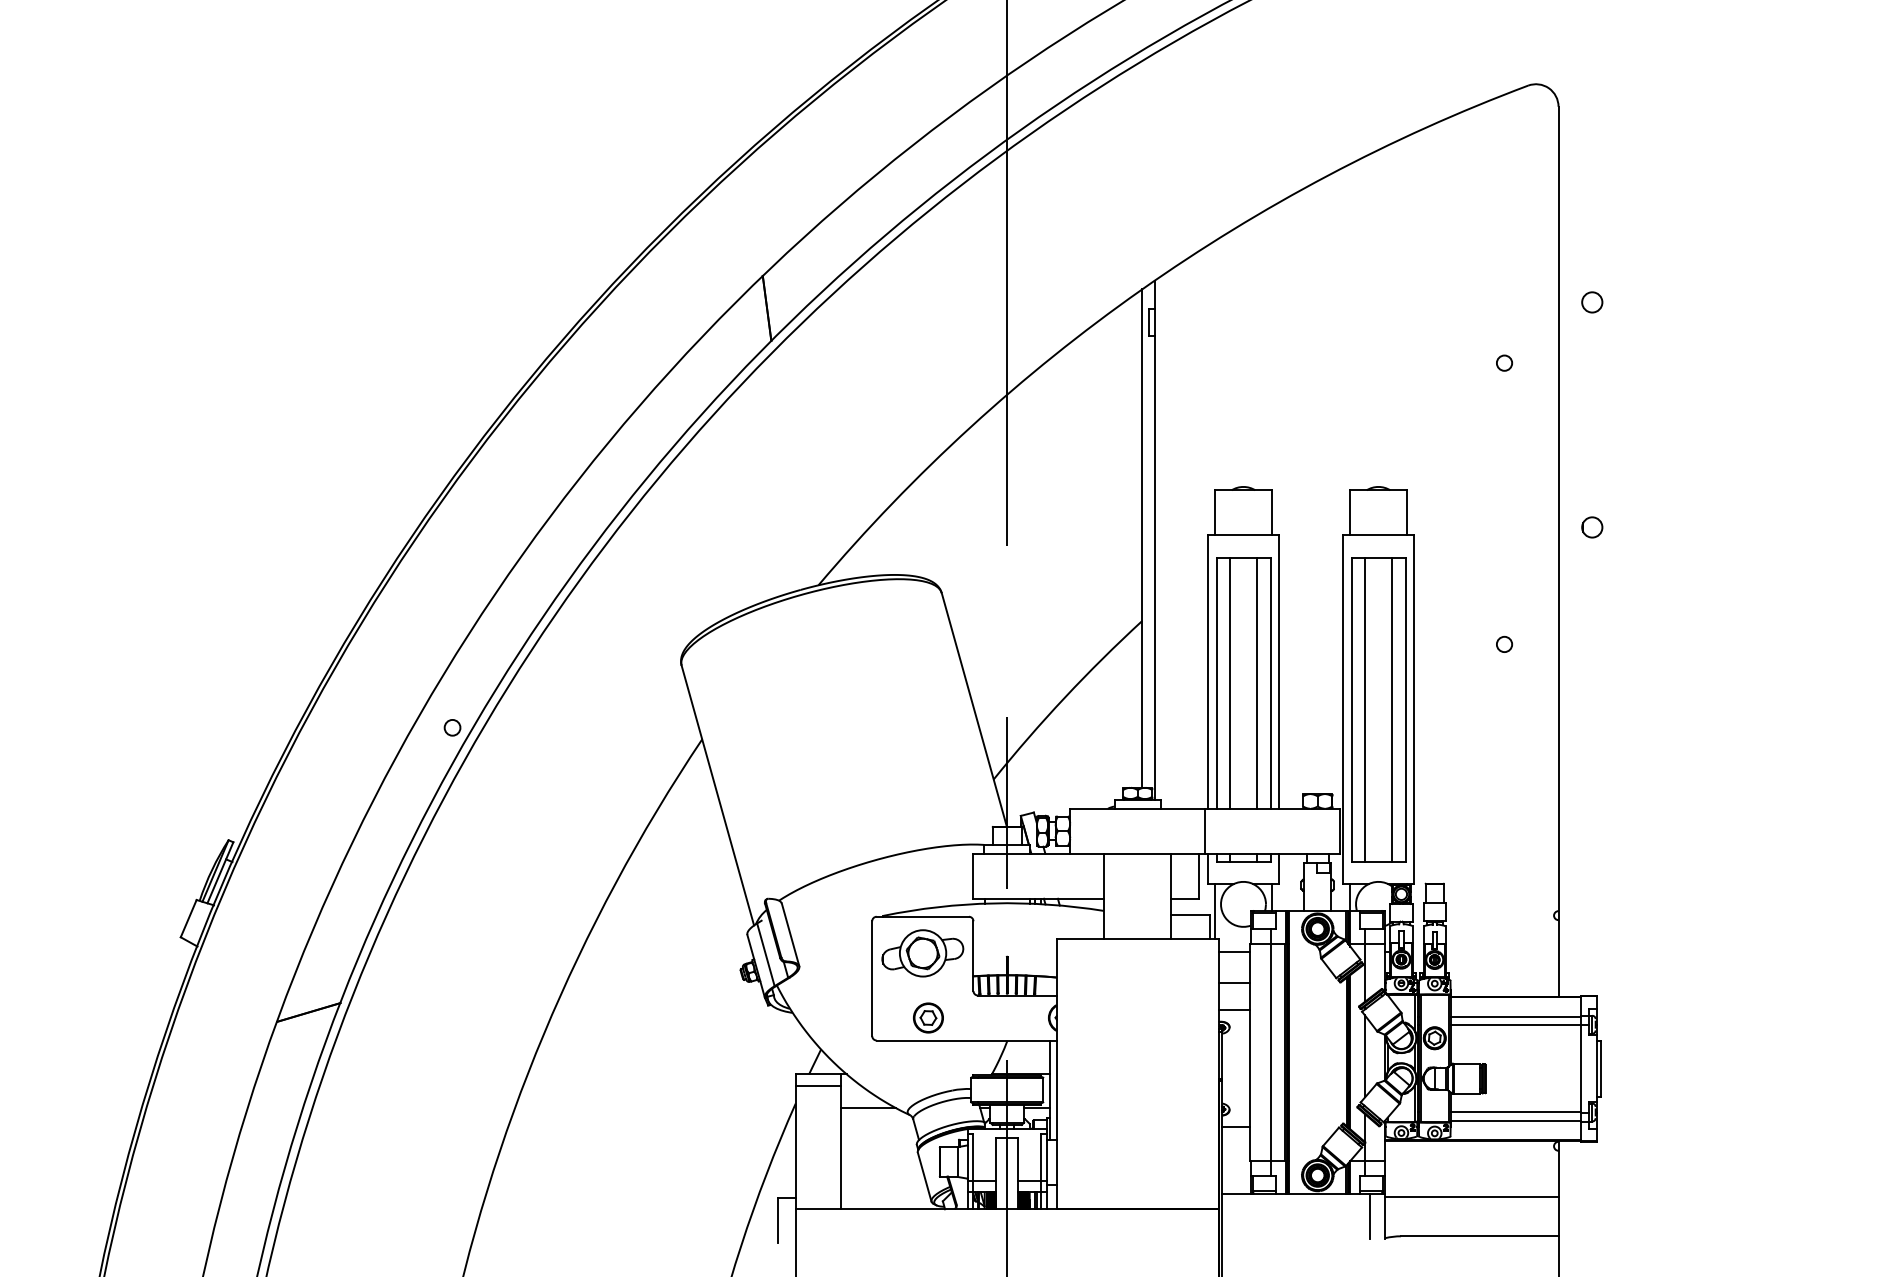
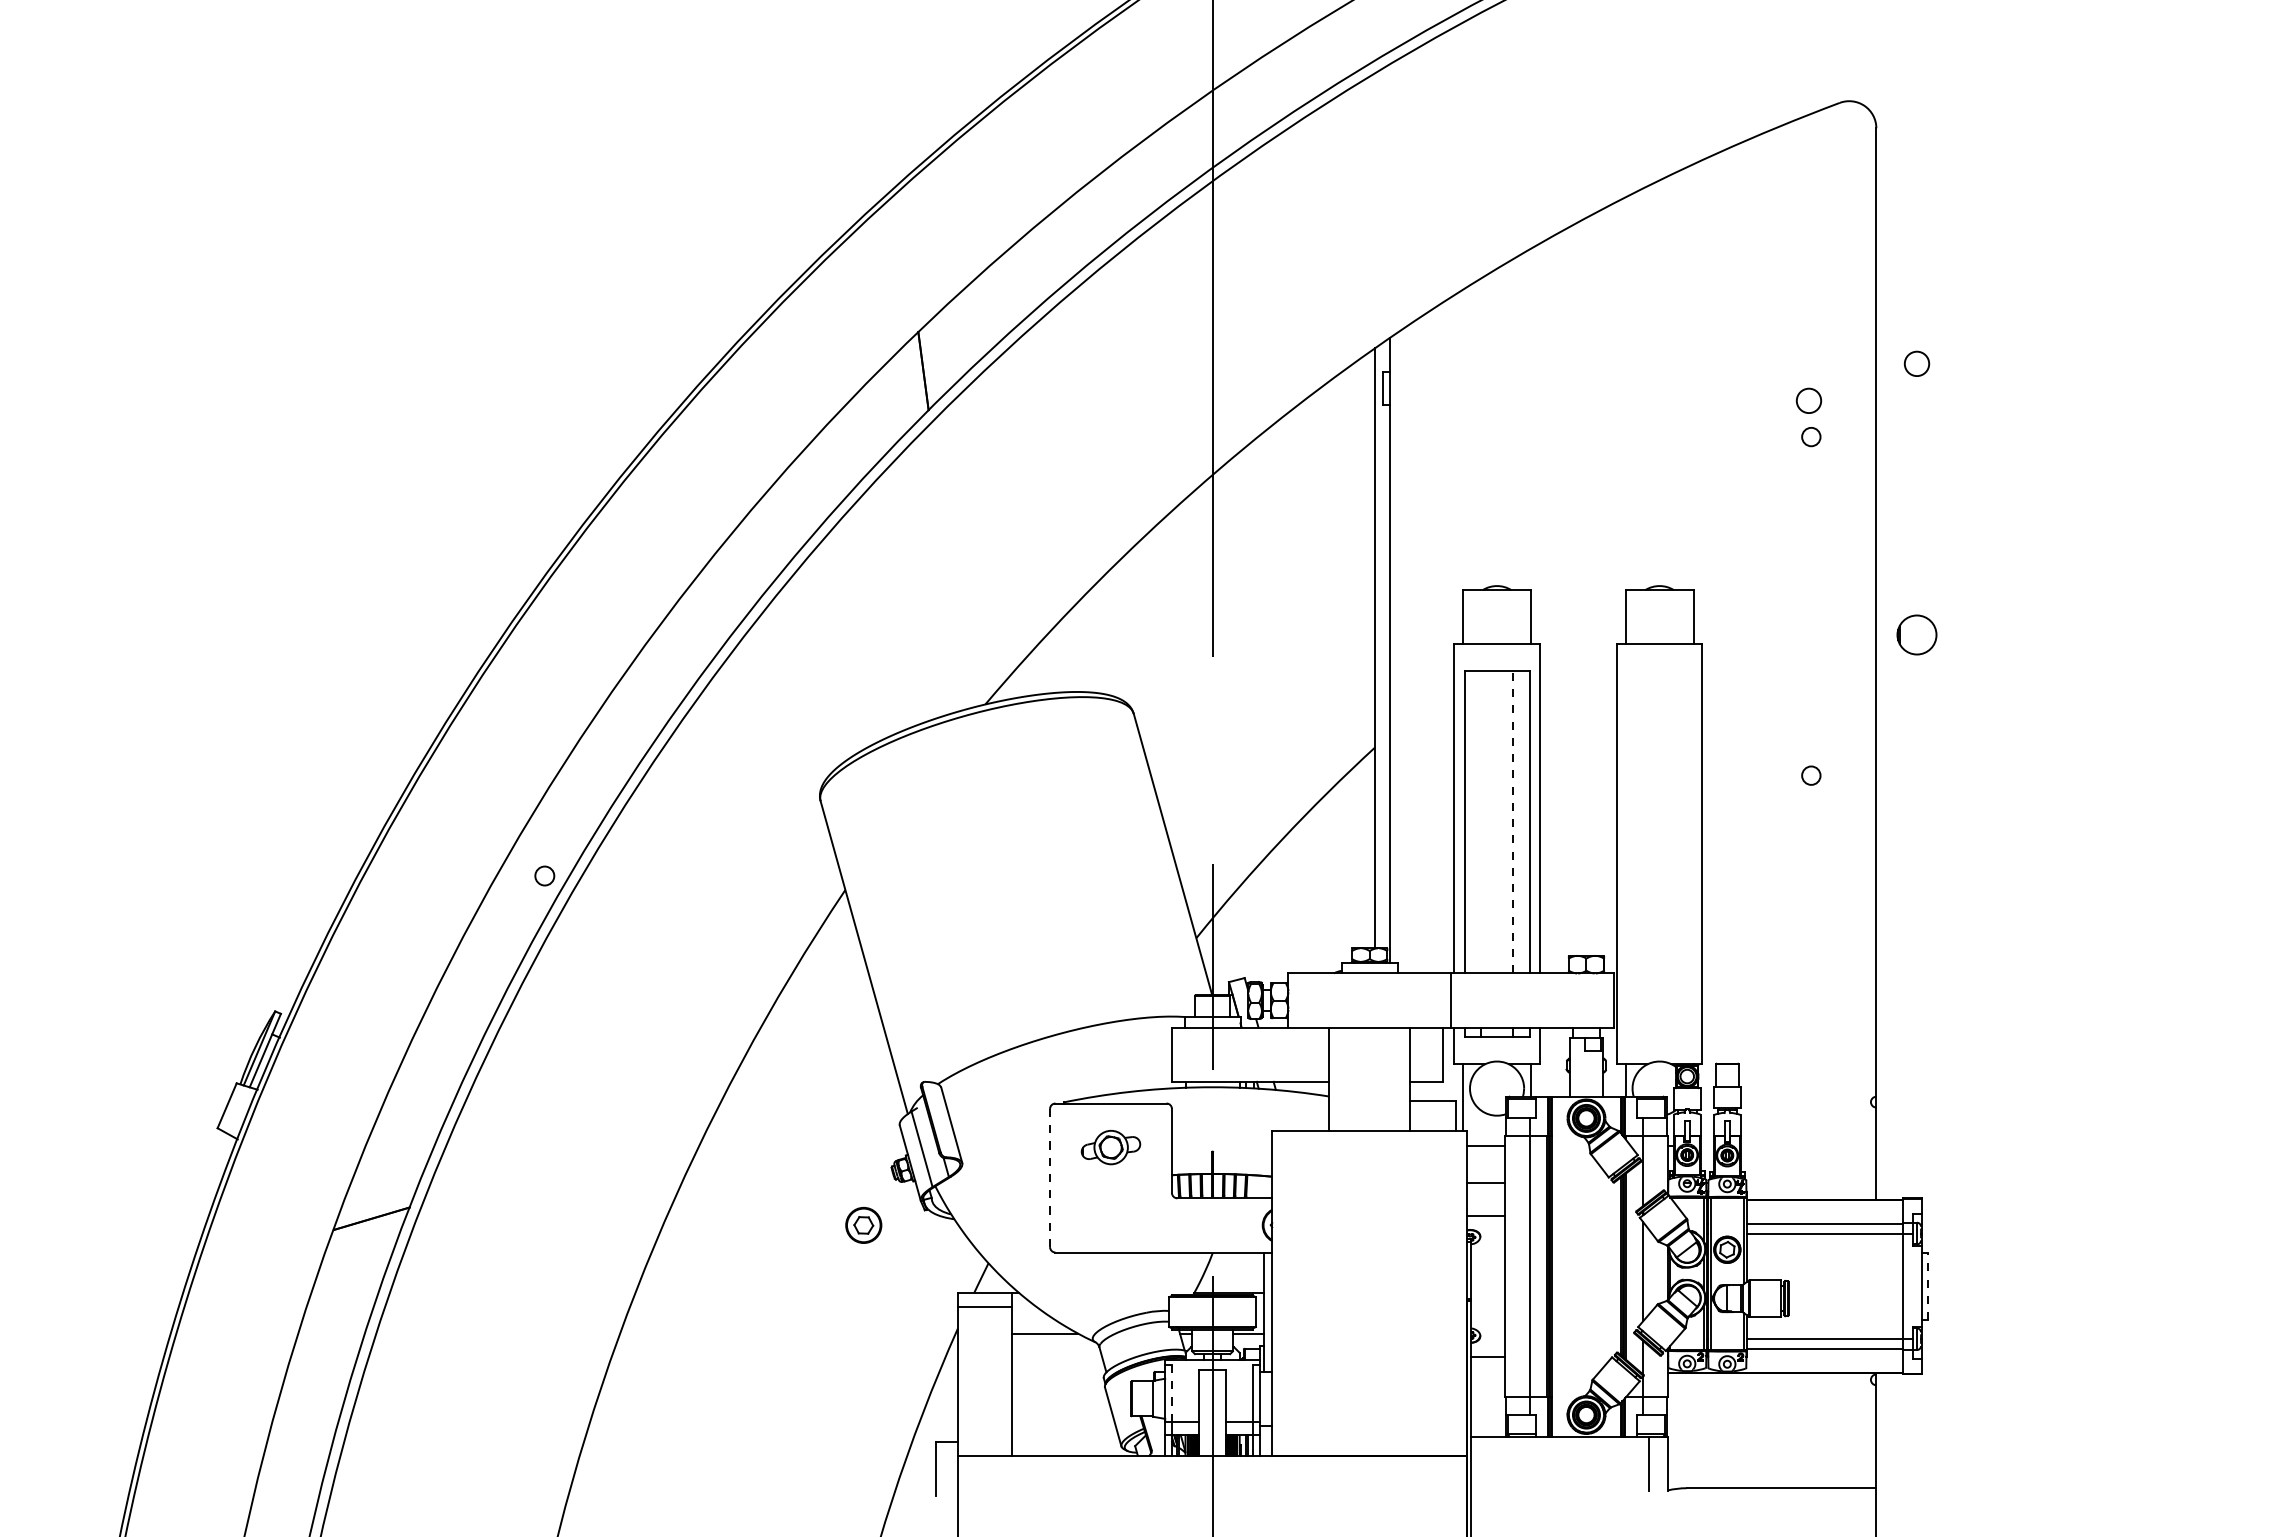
circle: (1502, 332) -> (1808, 400), added
part: (1591, 527) -> (1916, 634), size x1.6
line: (1257, 682) -> (1513, 821), solid -> dashed
line: (1229, 683) -> (1480, 822), removed
part: (1378, 709) -> (1659, 853), removed
part: (922, 953) -> (1110, 1147), size x0.6
line: (872, 979) -> (1050, 1178), solid -> dashed
part: (928, 1017) -> (863, 1224), moved
line: (1601, 1068) -> (1927, 1286), solid -> dashed
line: (973, 1156) -> (1171, 1392), solid -> dashed
line: (1471, 1196) -> (1771, 1440), removed

